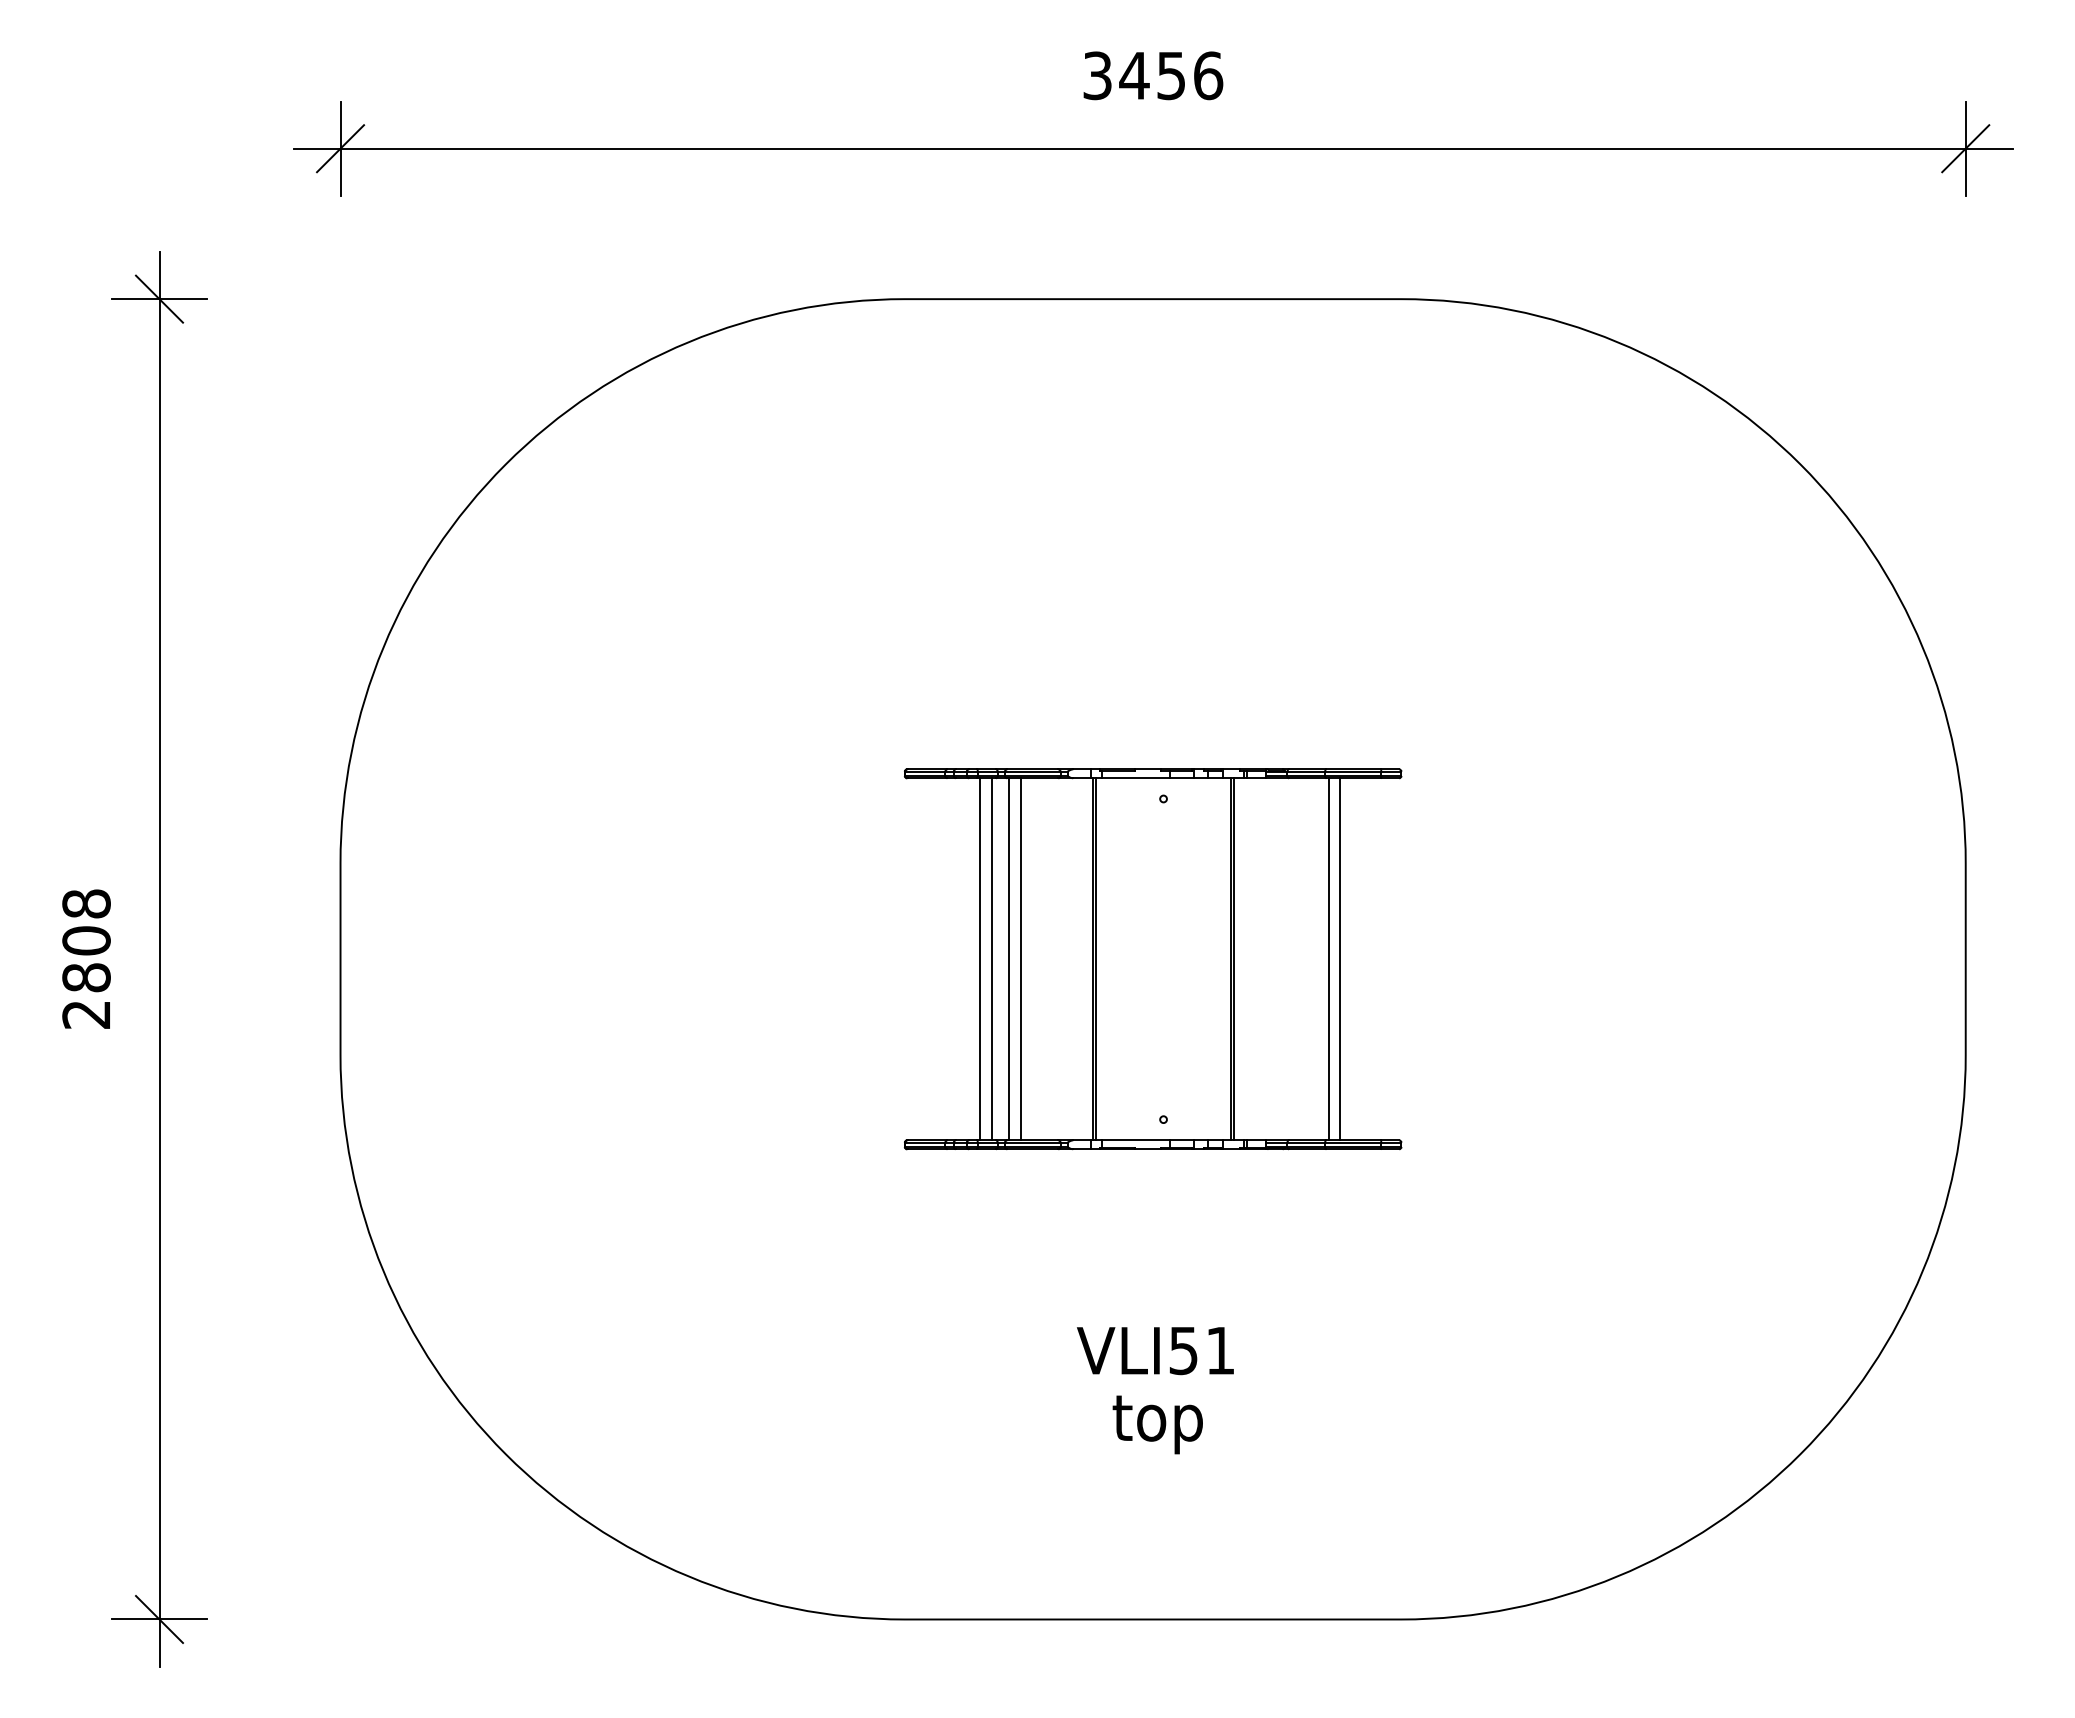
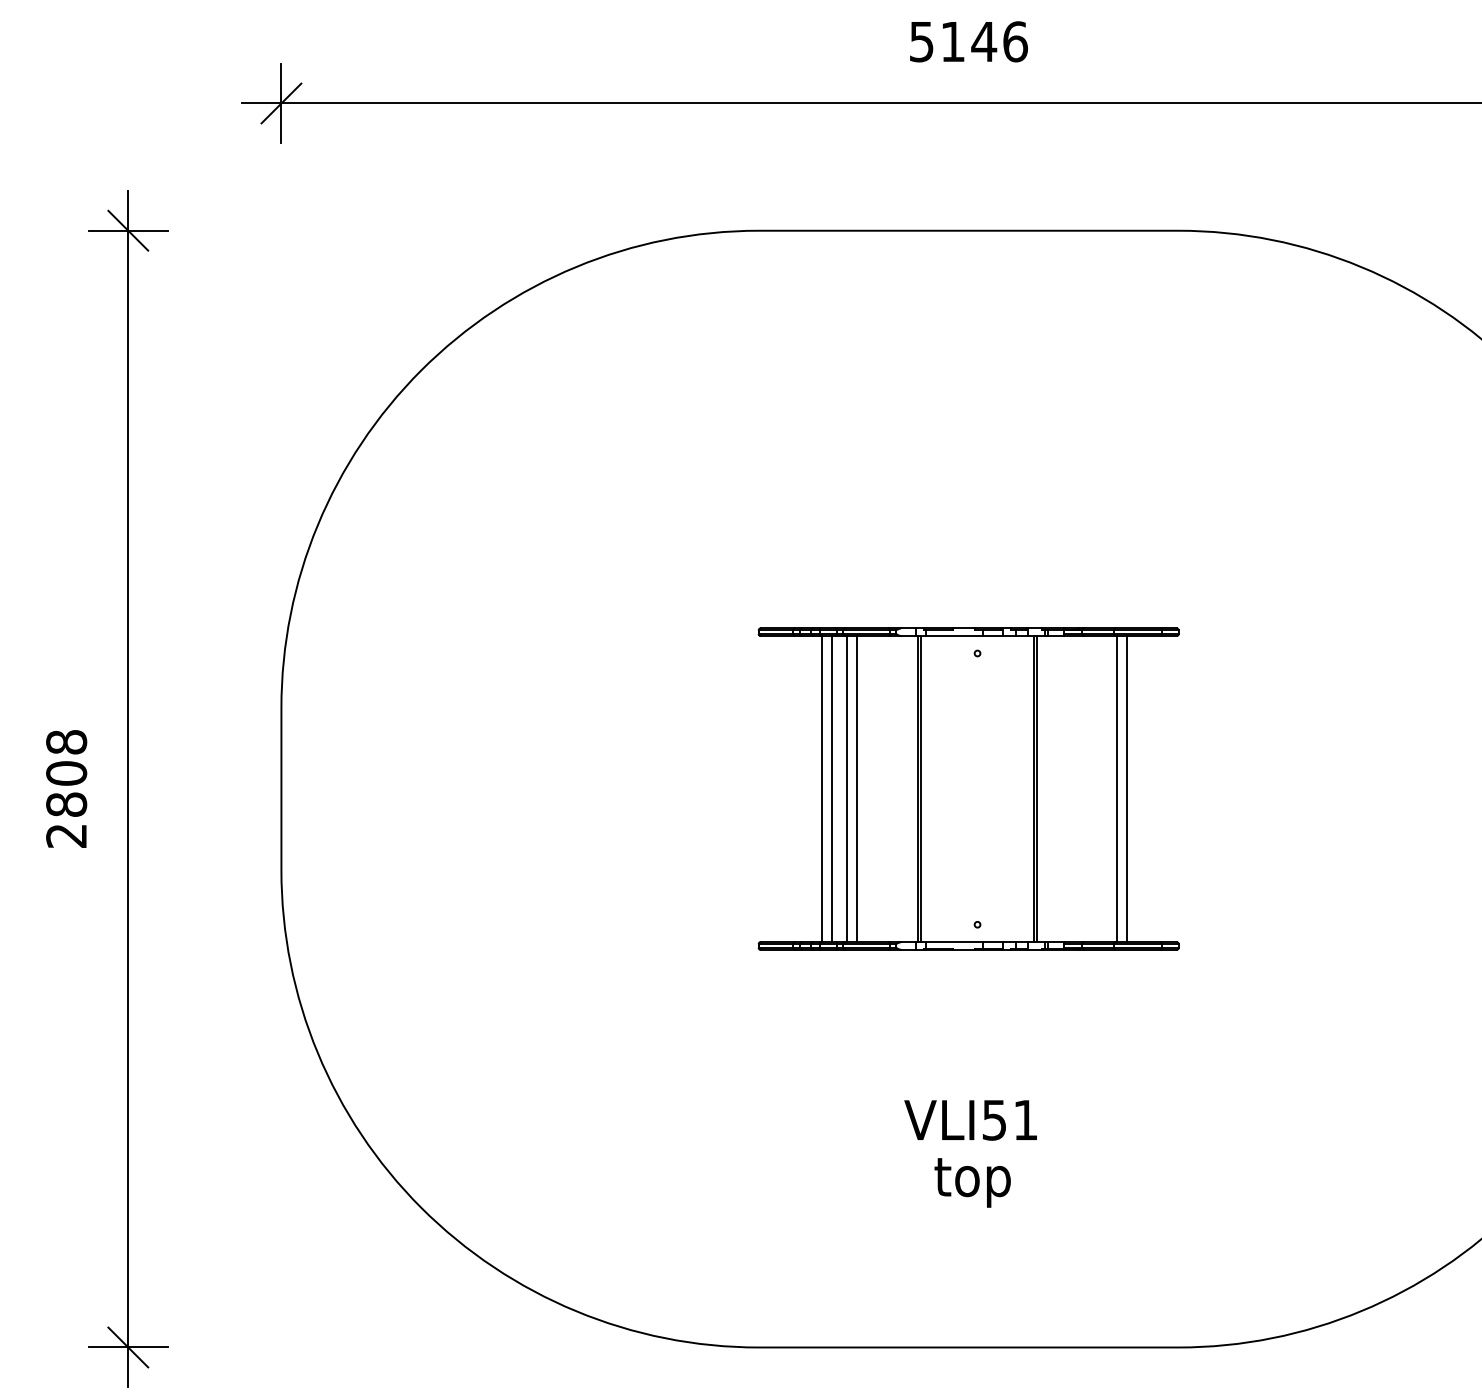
text: (1135, 75) -> (953, 41), 3456 -> 5146

